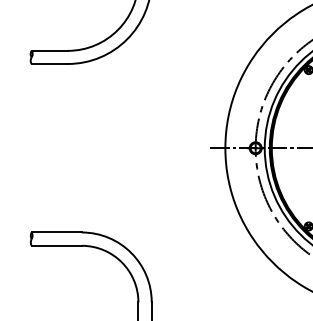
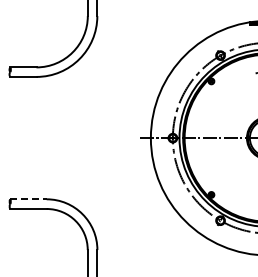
line: (56, 232) -> (28, 199), solid -> dashed

